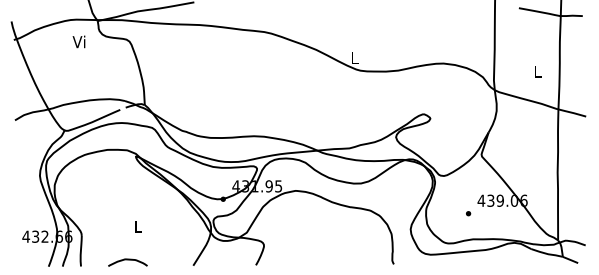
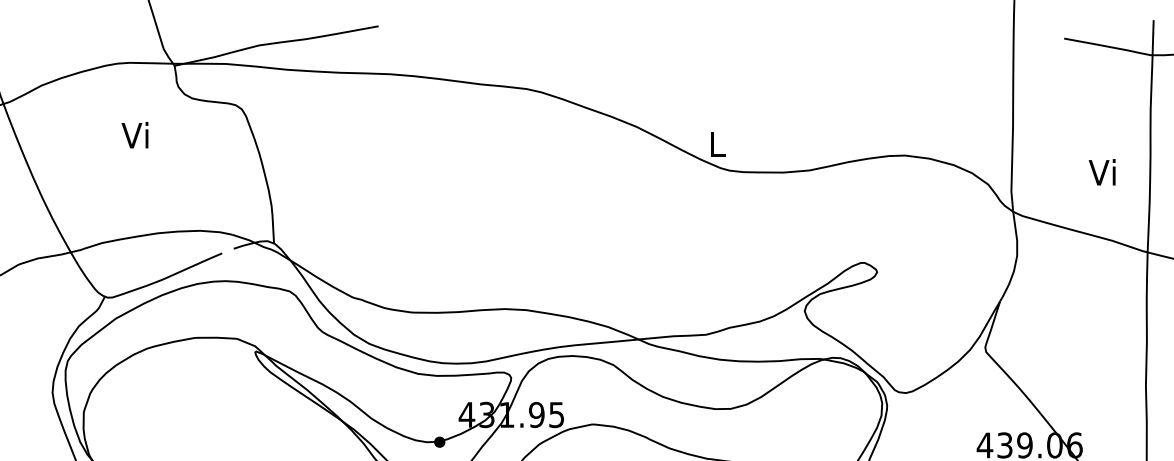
text: (78, 41) -> (133, 134), moved
text: (536, 71) -> (1101, 172), L -> Vi

